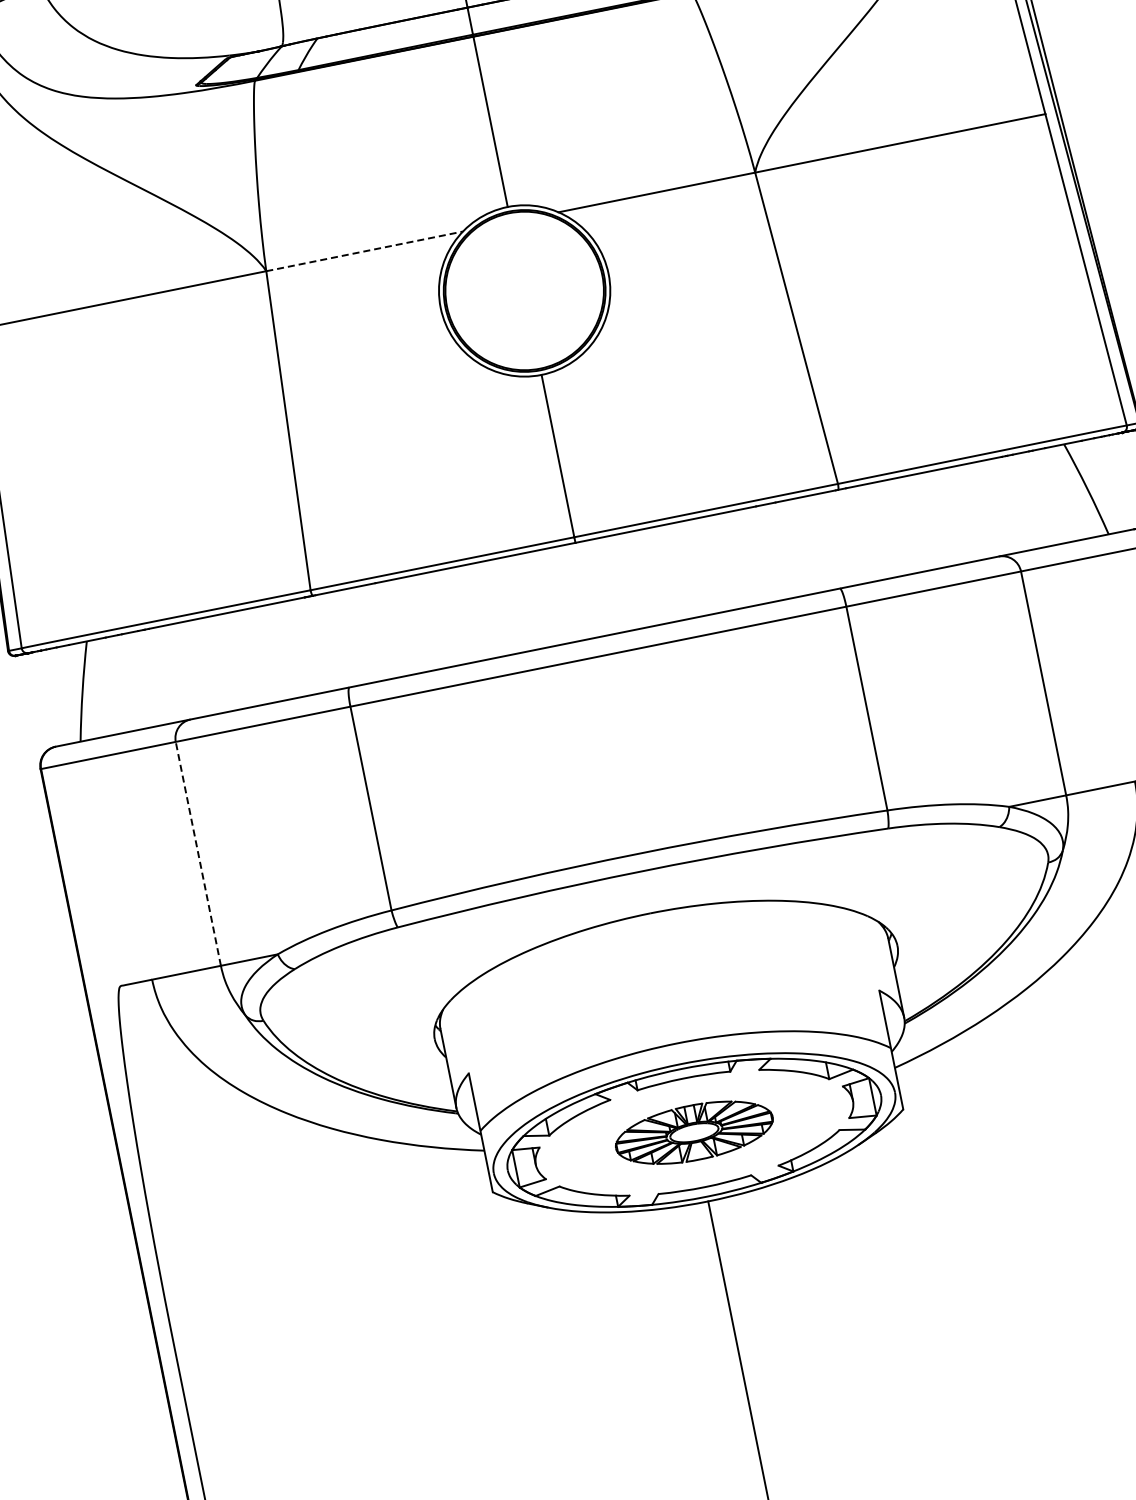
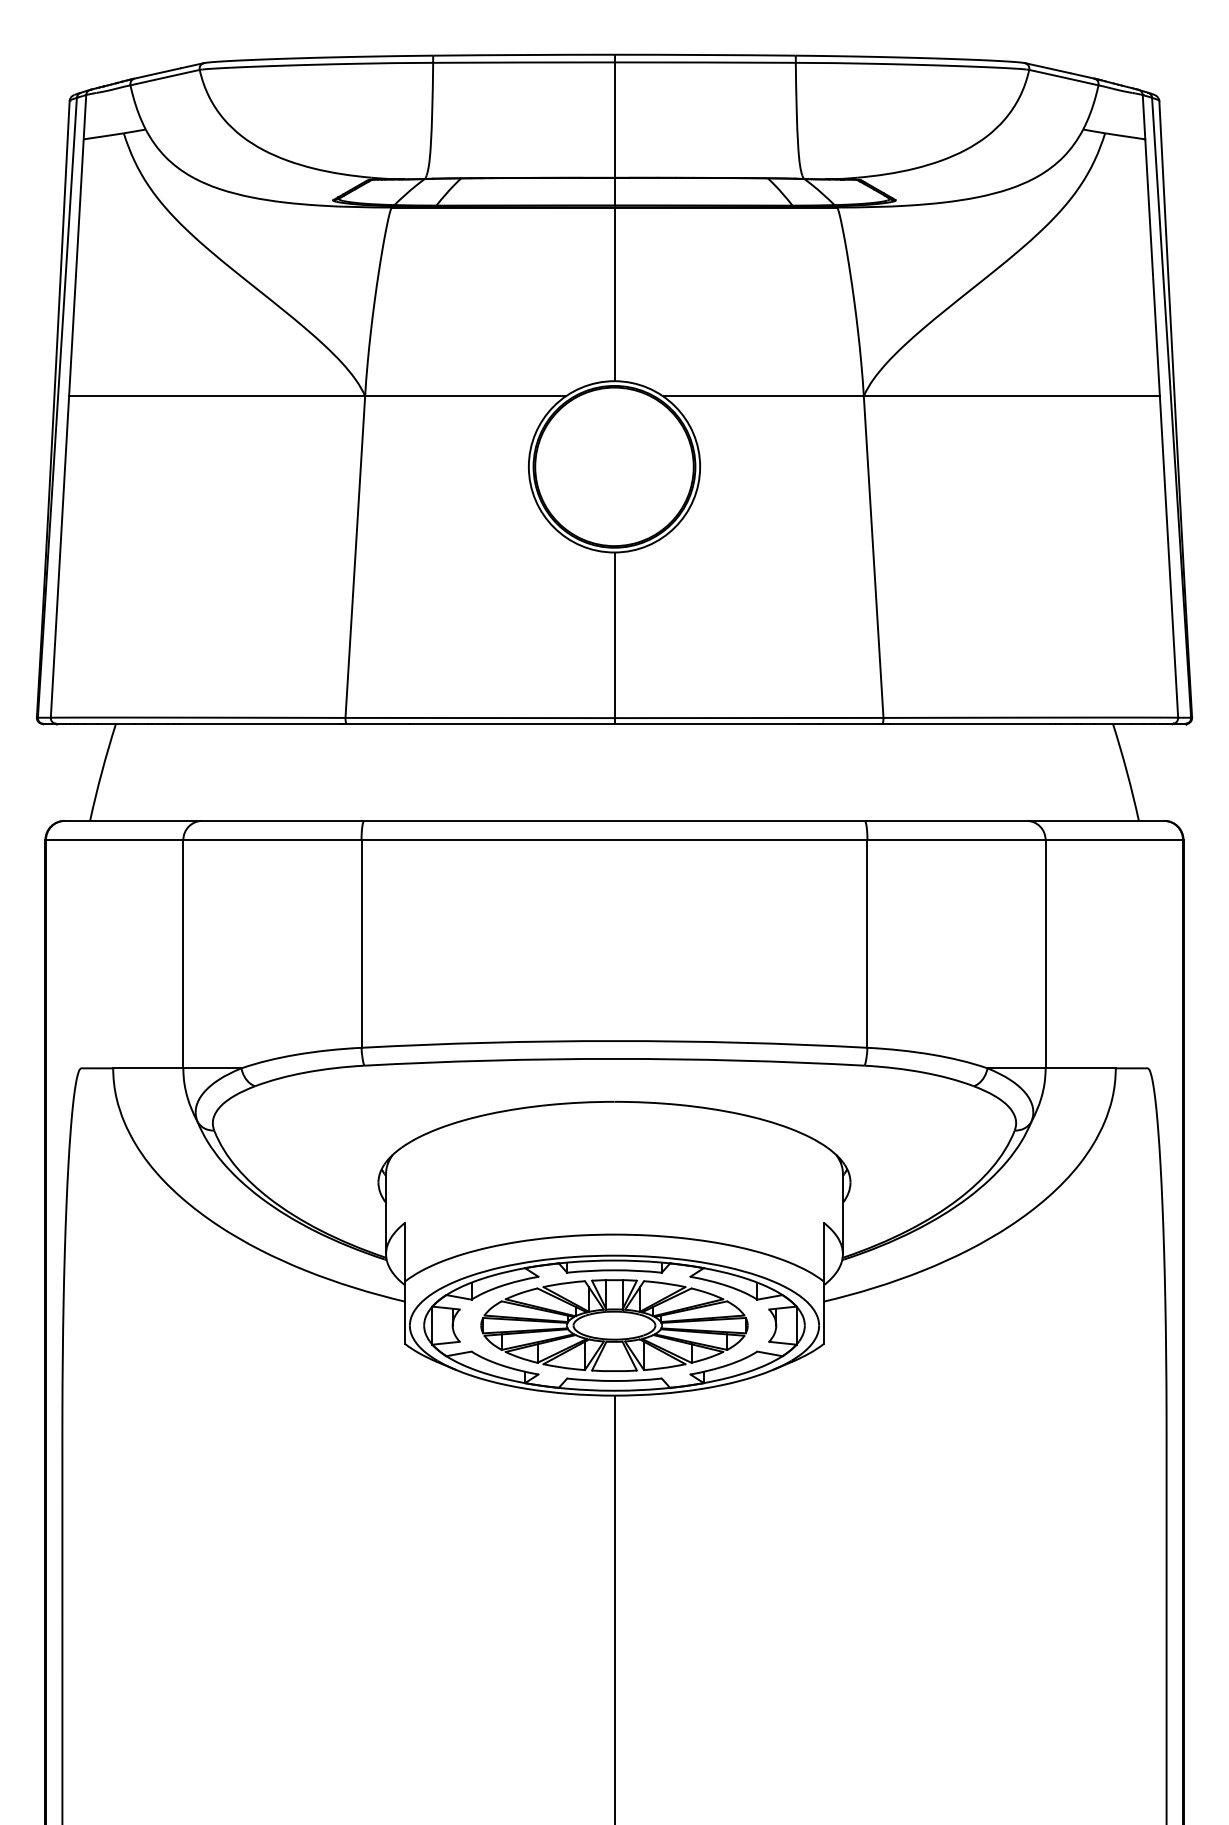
line: (364, 251) -> (465, 396), dashed -> solid
line: (198, 853) -> (183, 953), dashed -> solid
part: (694, 1132) -> (614, 1325), size x1.67

